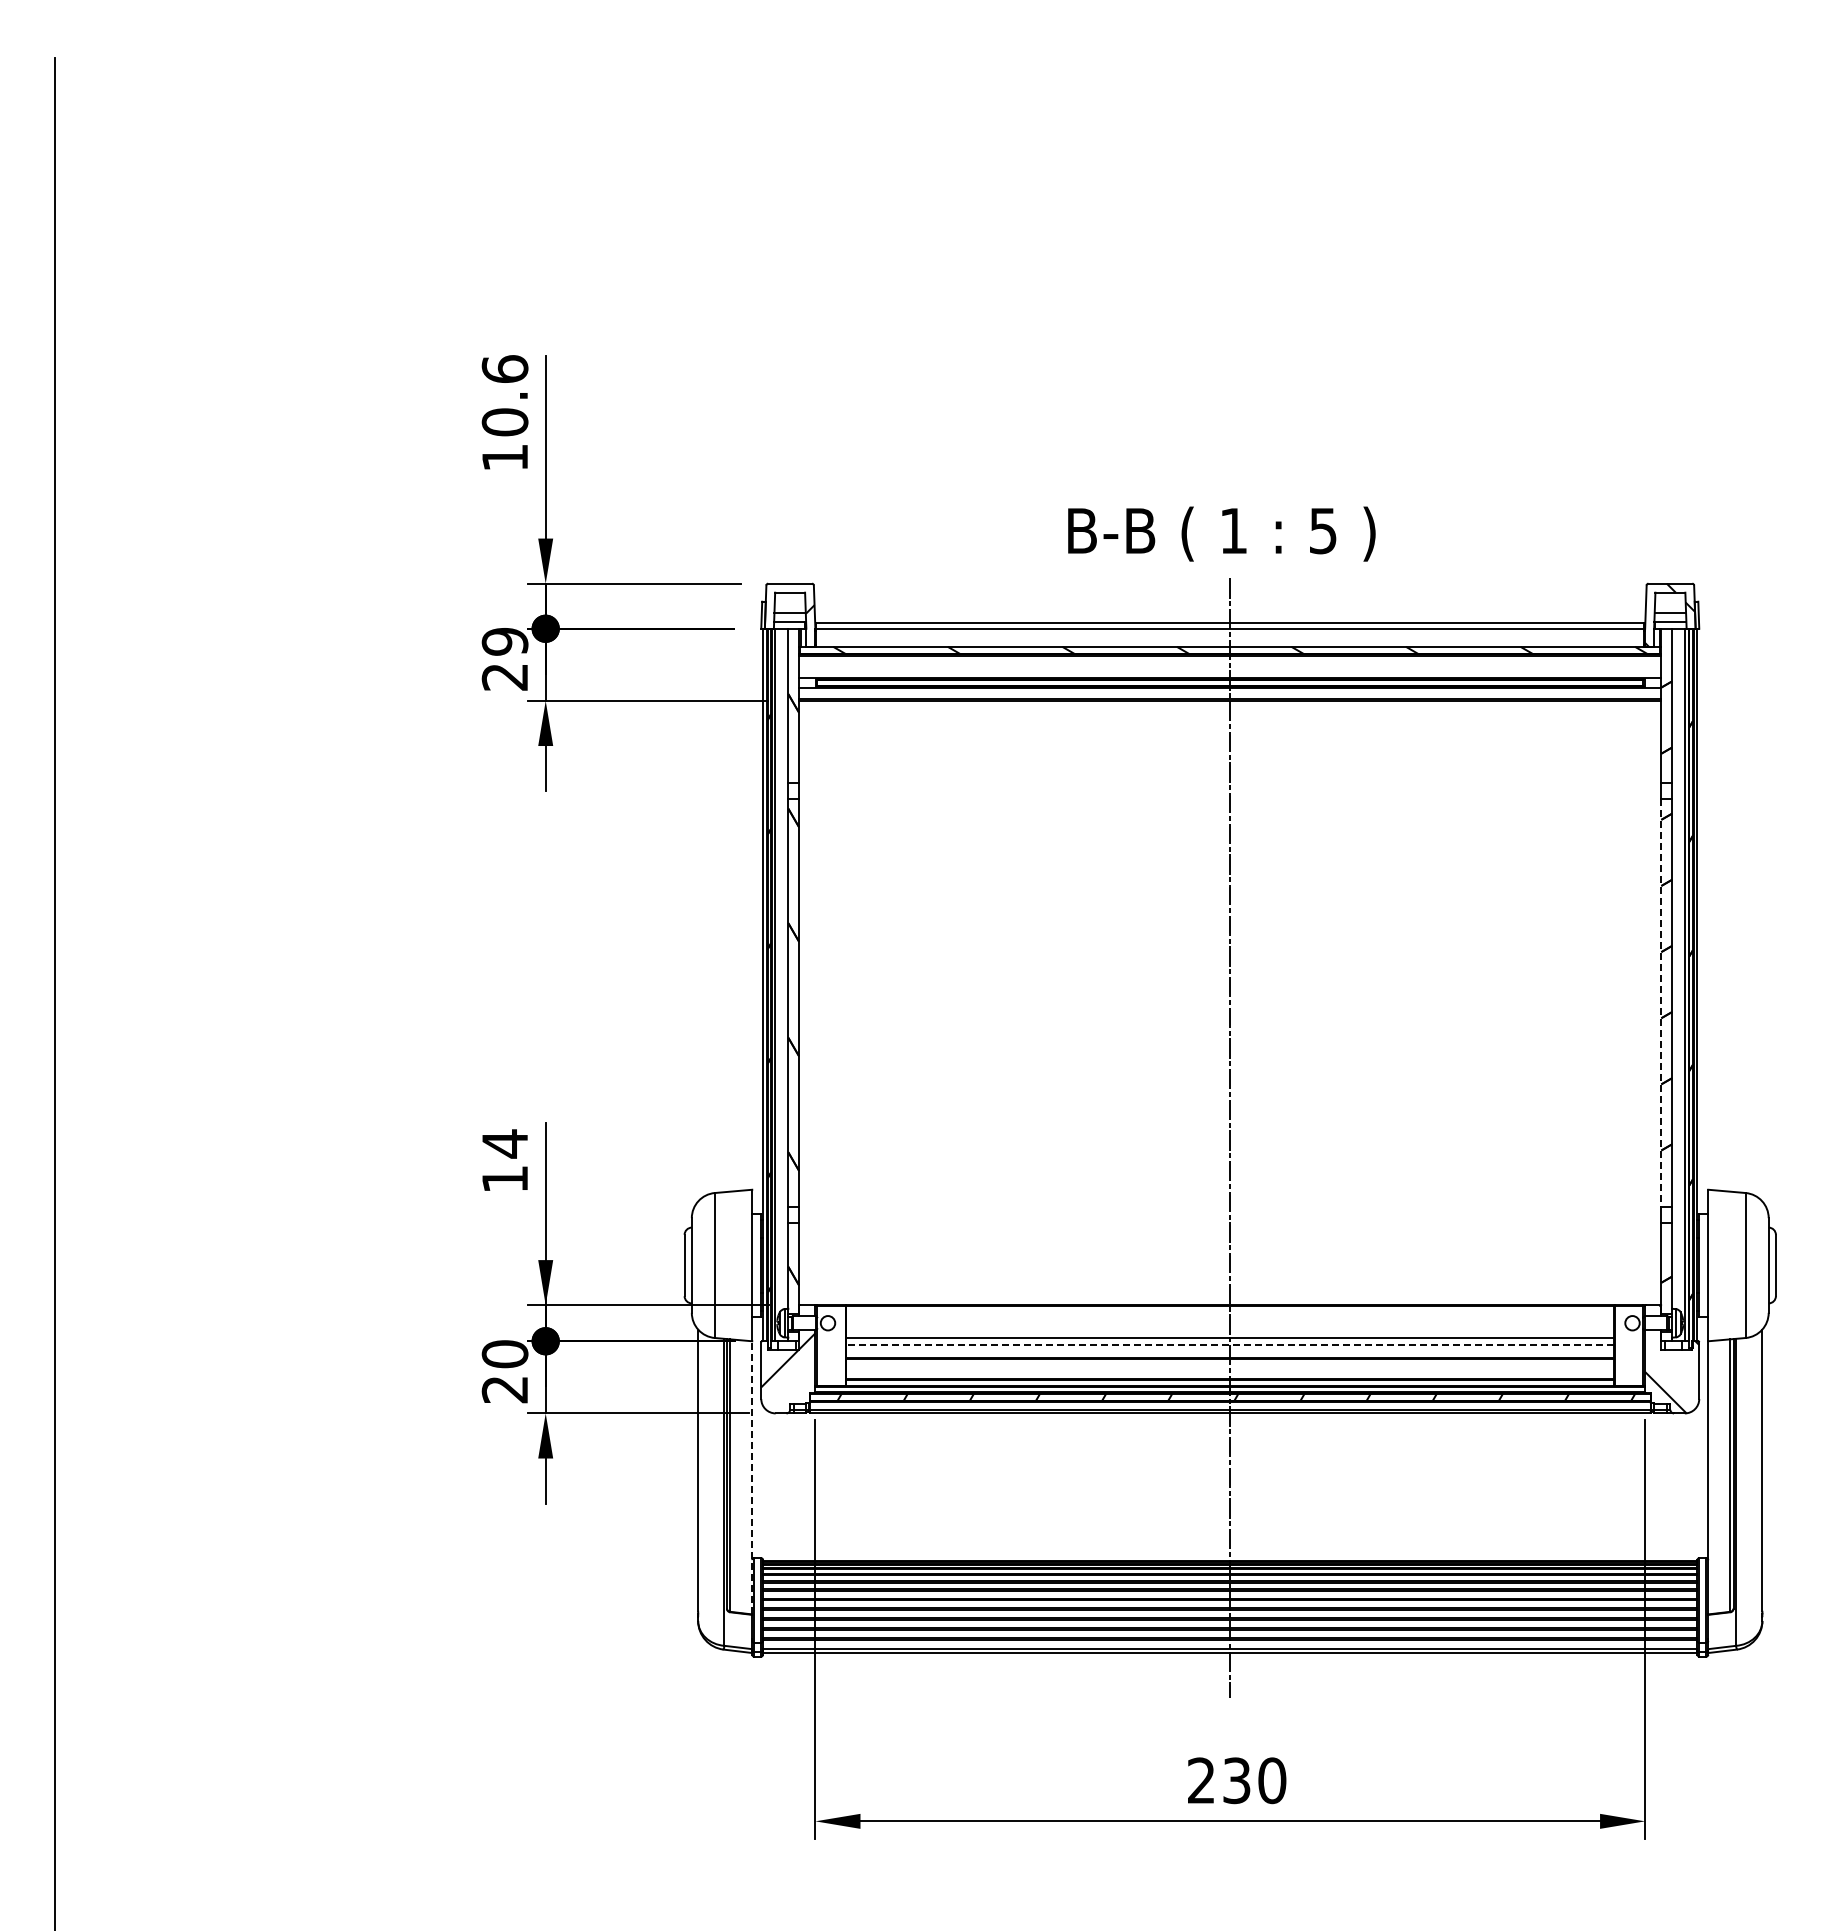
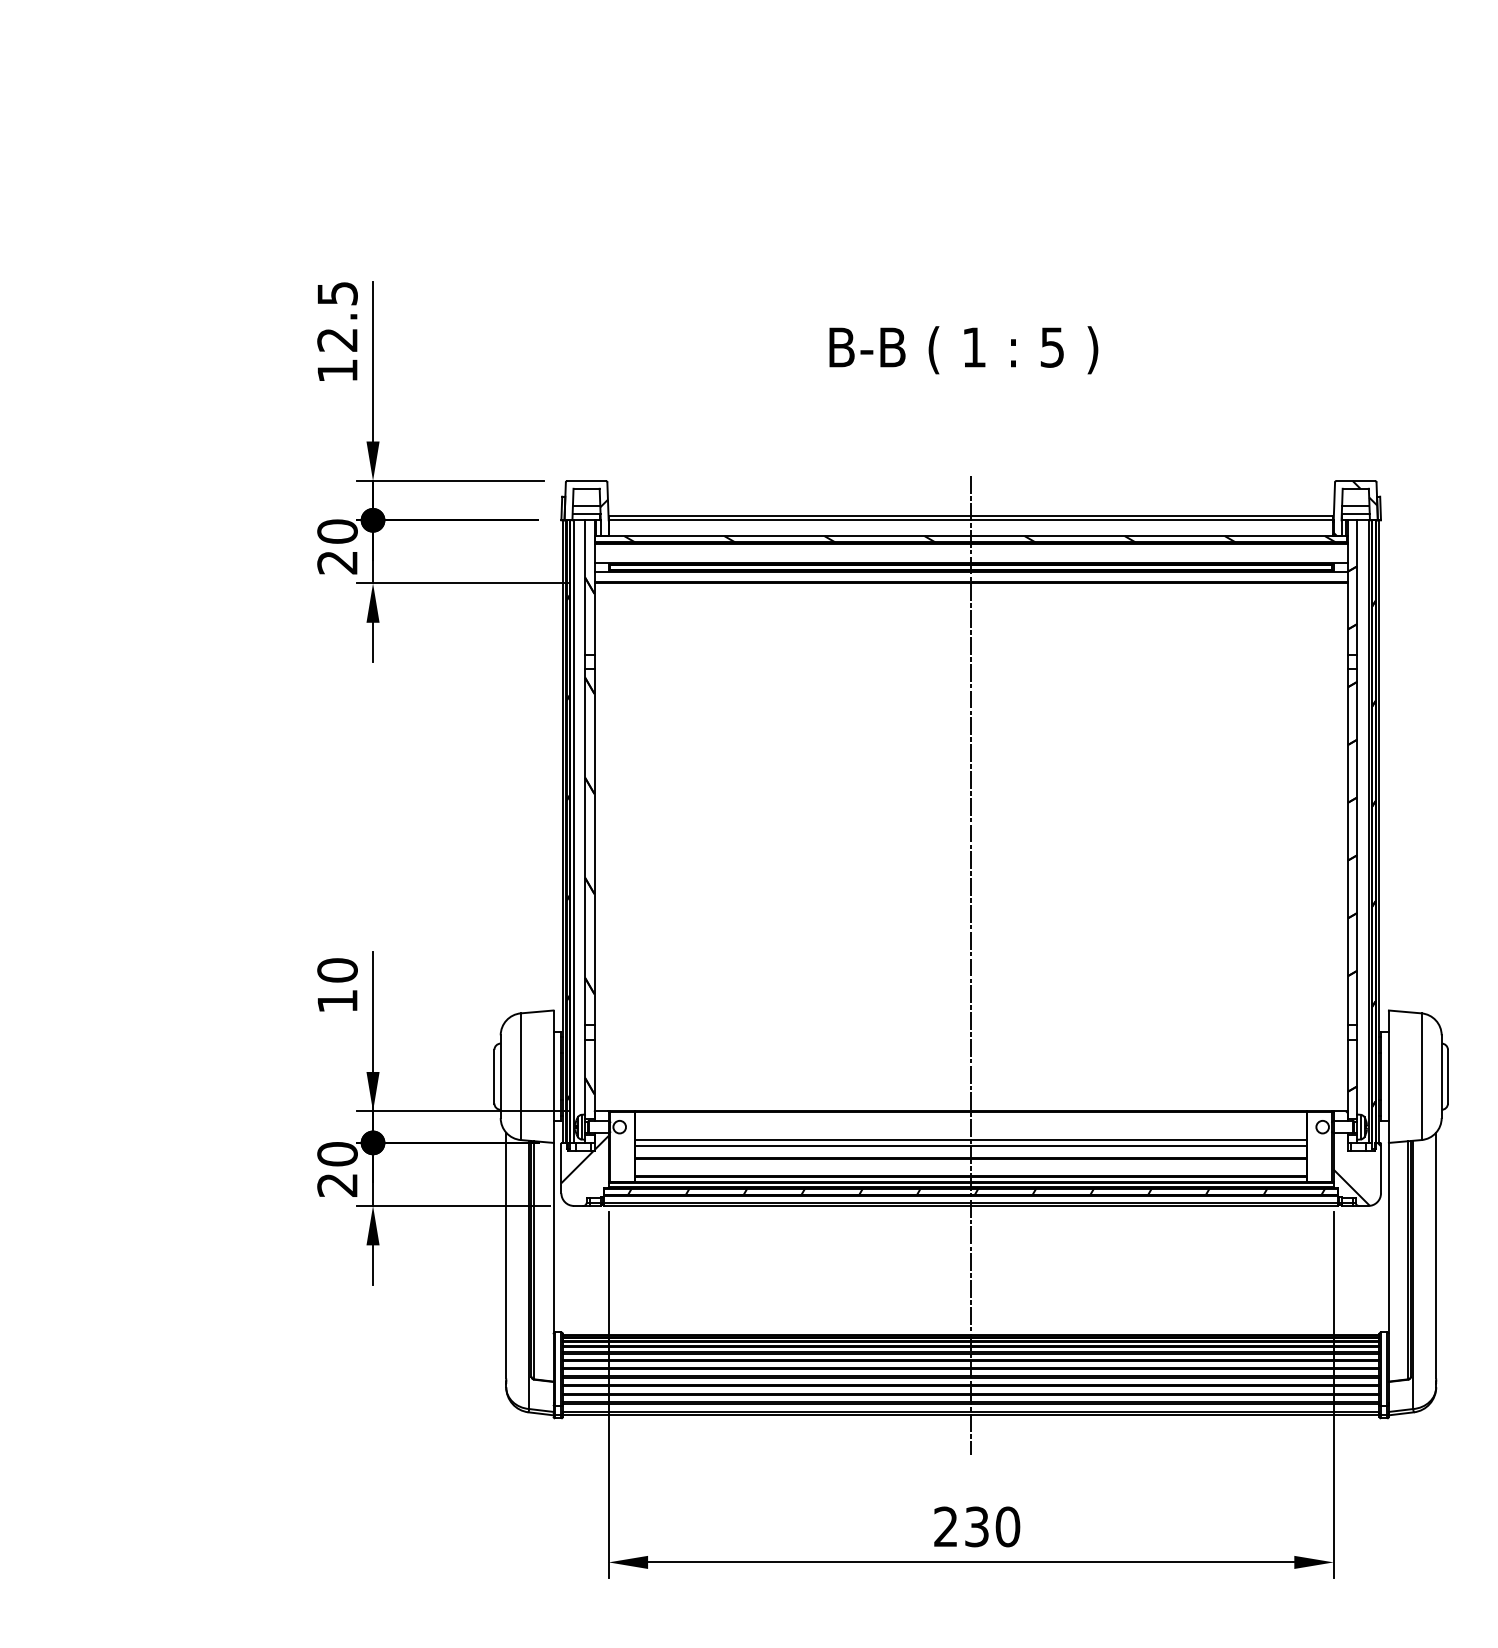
text: (504, 395) -> (337, 316), 10.6 -> 12.5
text: (1221, 533) -> (963, 349), moved
text: (505, 641) -> (337, 531), 29 -> 20
line: (1661, 1003) -> (1348, 847), dashed -> solid
text: (504, 1143) -> (337, 970), 14 -> 10
line: (1229, 1344) -> (970, 1145), dashed -> solid
line: (752, 1477) -> (553, 1261), dashed -> solid

